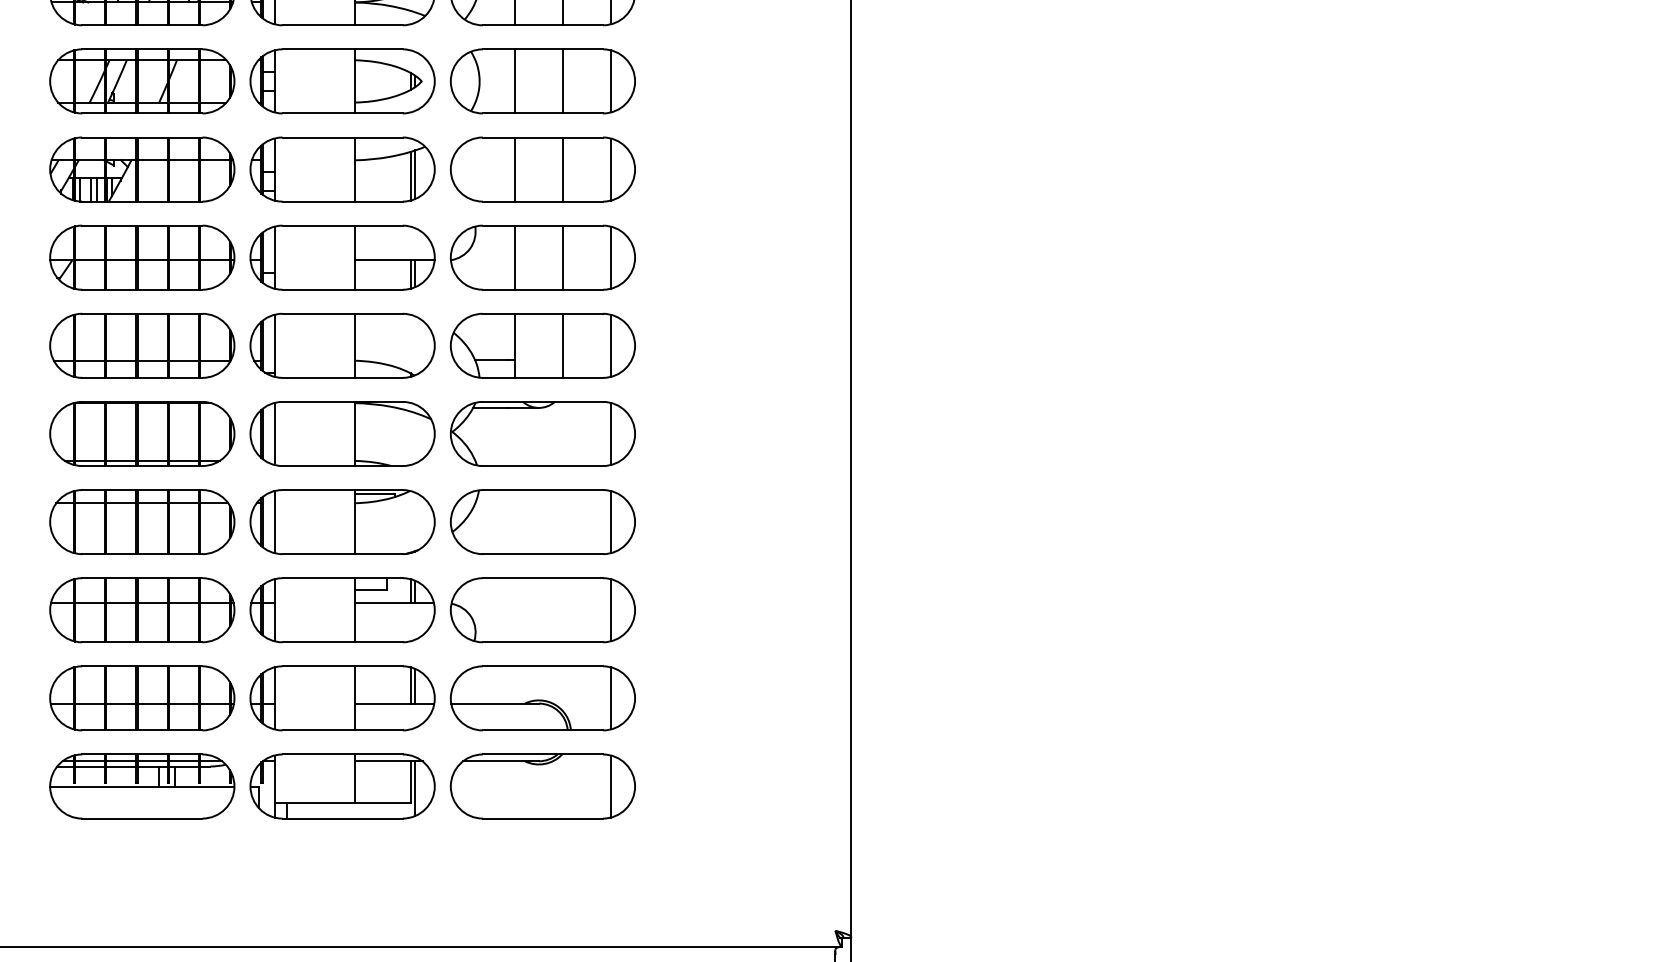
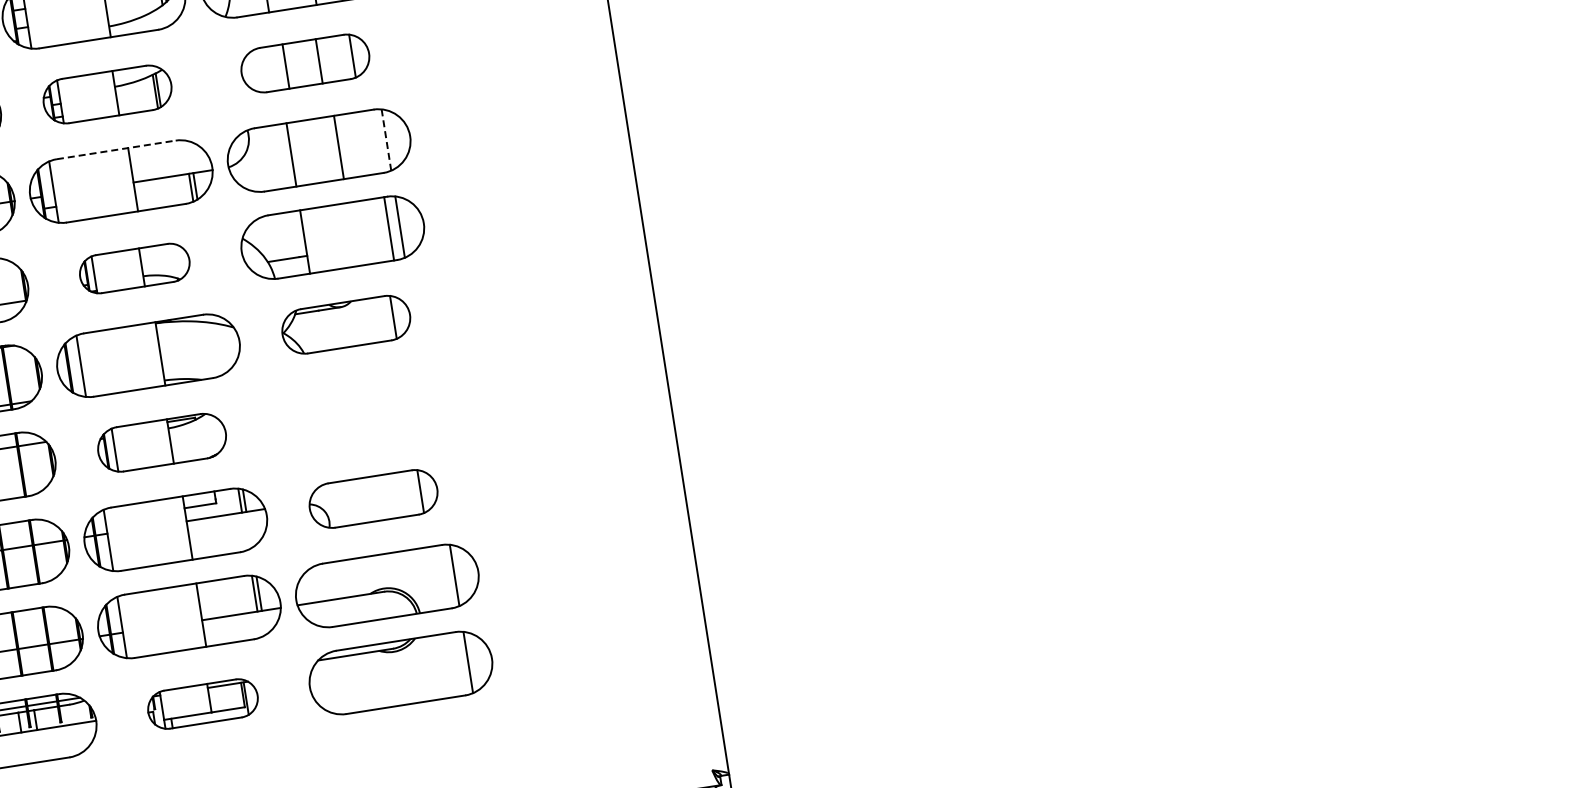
part: (342, 169) -> (107, 94), size x0.7
part: (542, 169) -> (305, 63), size x0.7
line: (343, 225) -> (117, 149), solid -> dashed
line: (611, 257) -> (386, 139), solid -> dashed
part: (342, 345) -> (134, 268), size x0.6
line: (562, 345) -> (388, 228), moved
part: (542, 433) -> (345, 324), size x0.7
part: (342, 521) -> (161, 442), size x0.7
part: (542, 521) -> (359, 411), removed
part: (542, 610) -> (373, 499), size x0.7
part: (342, 786) -> (202, 704), size x0.6

